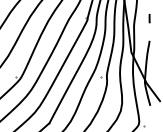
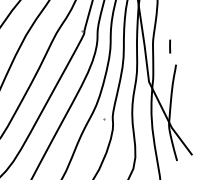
line: (149, 18) -> (169, 46), moved

